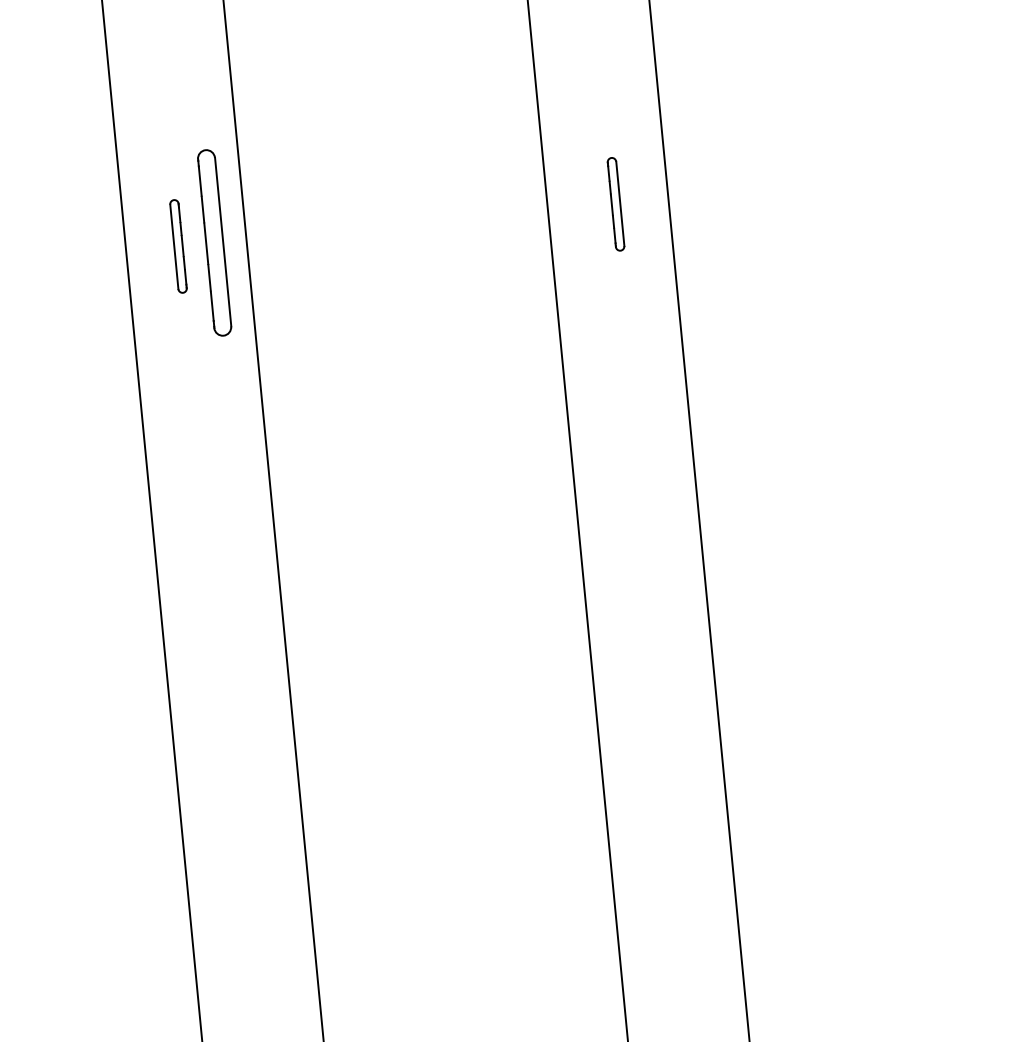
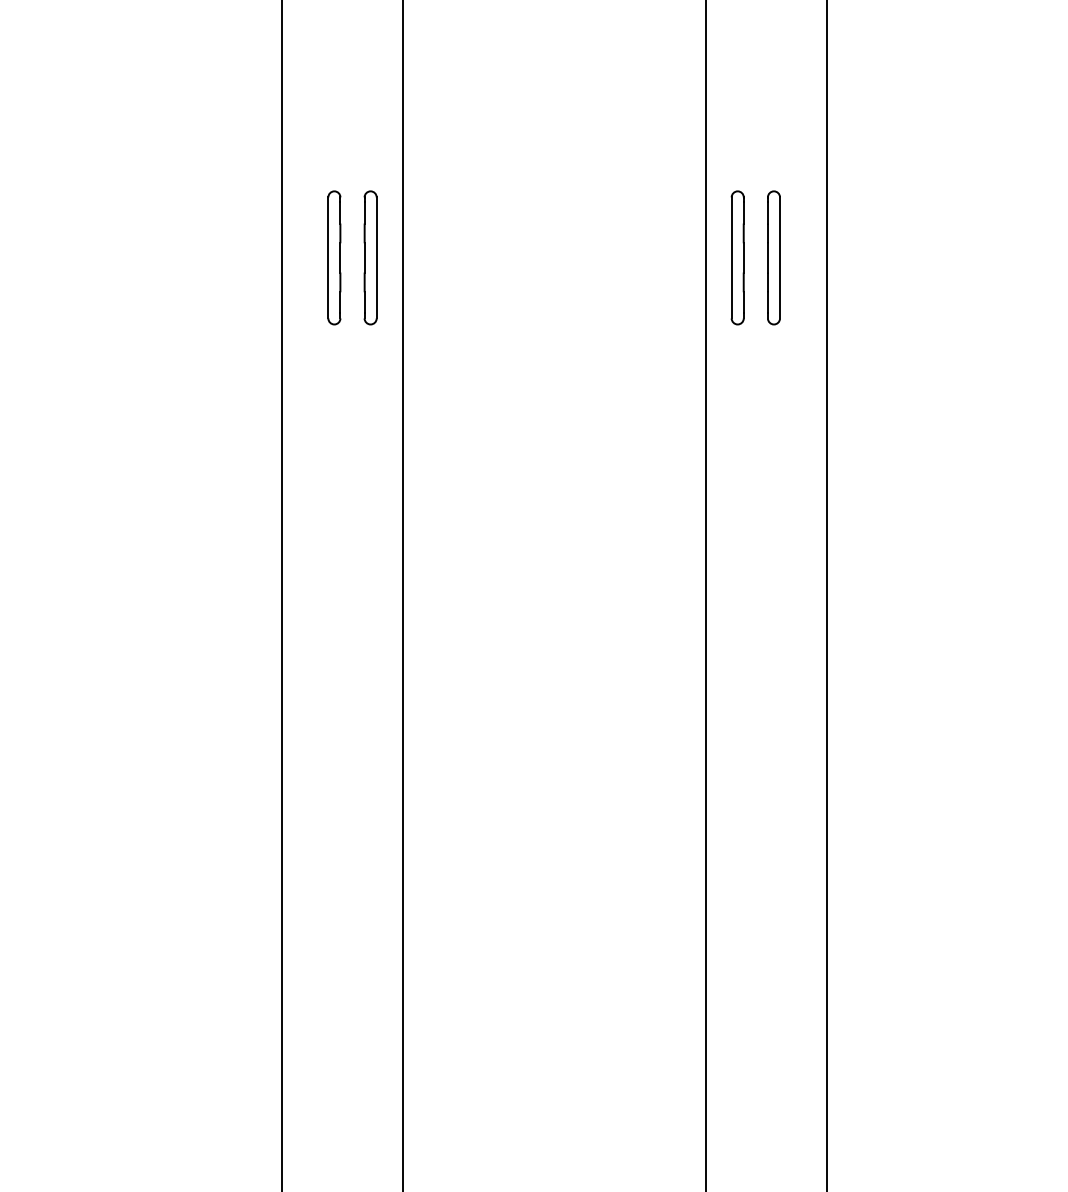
part: (615, 203) -> (773, 257), size x1.43
part: (579, 207) -> (737, 257), added
part: (214, 242) -> (370, 257), size x0.71
part: (178, 246) -> (334, 257), size x1.43

